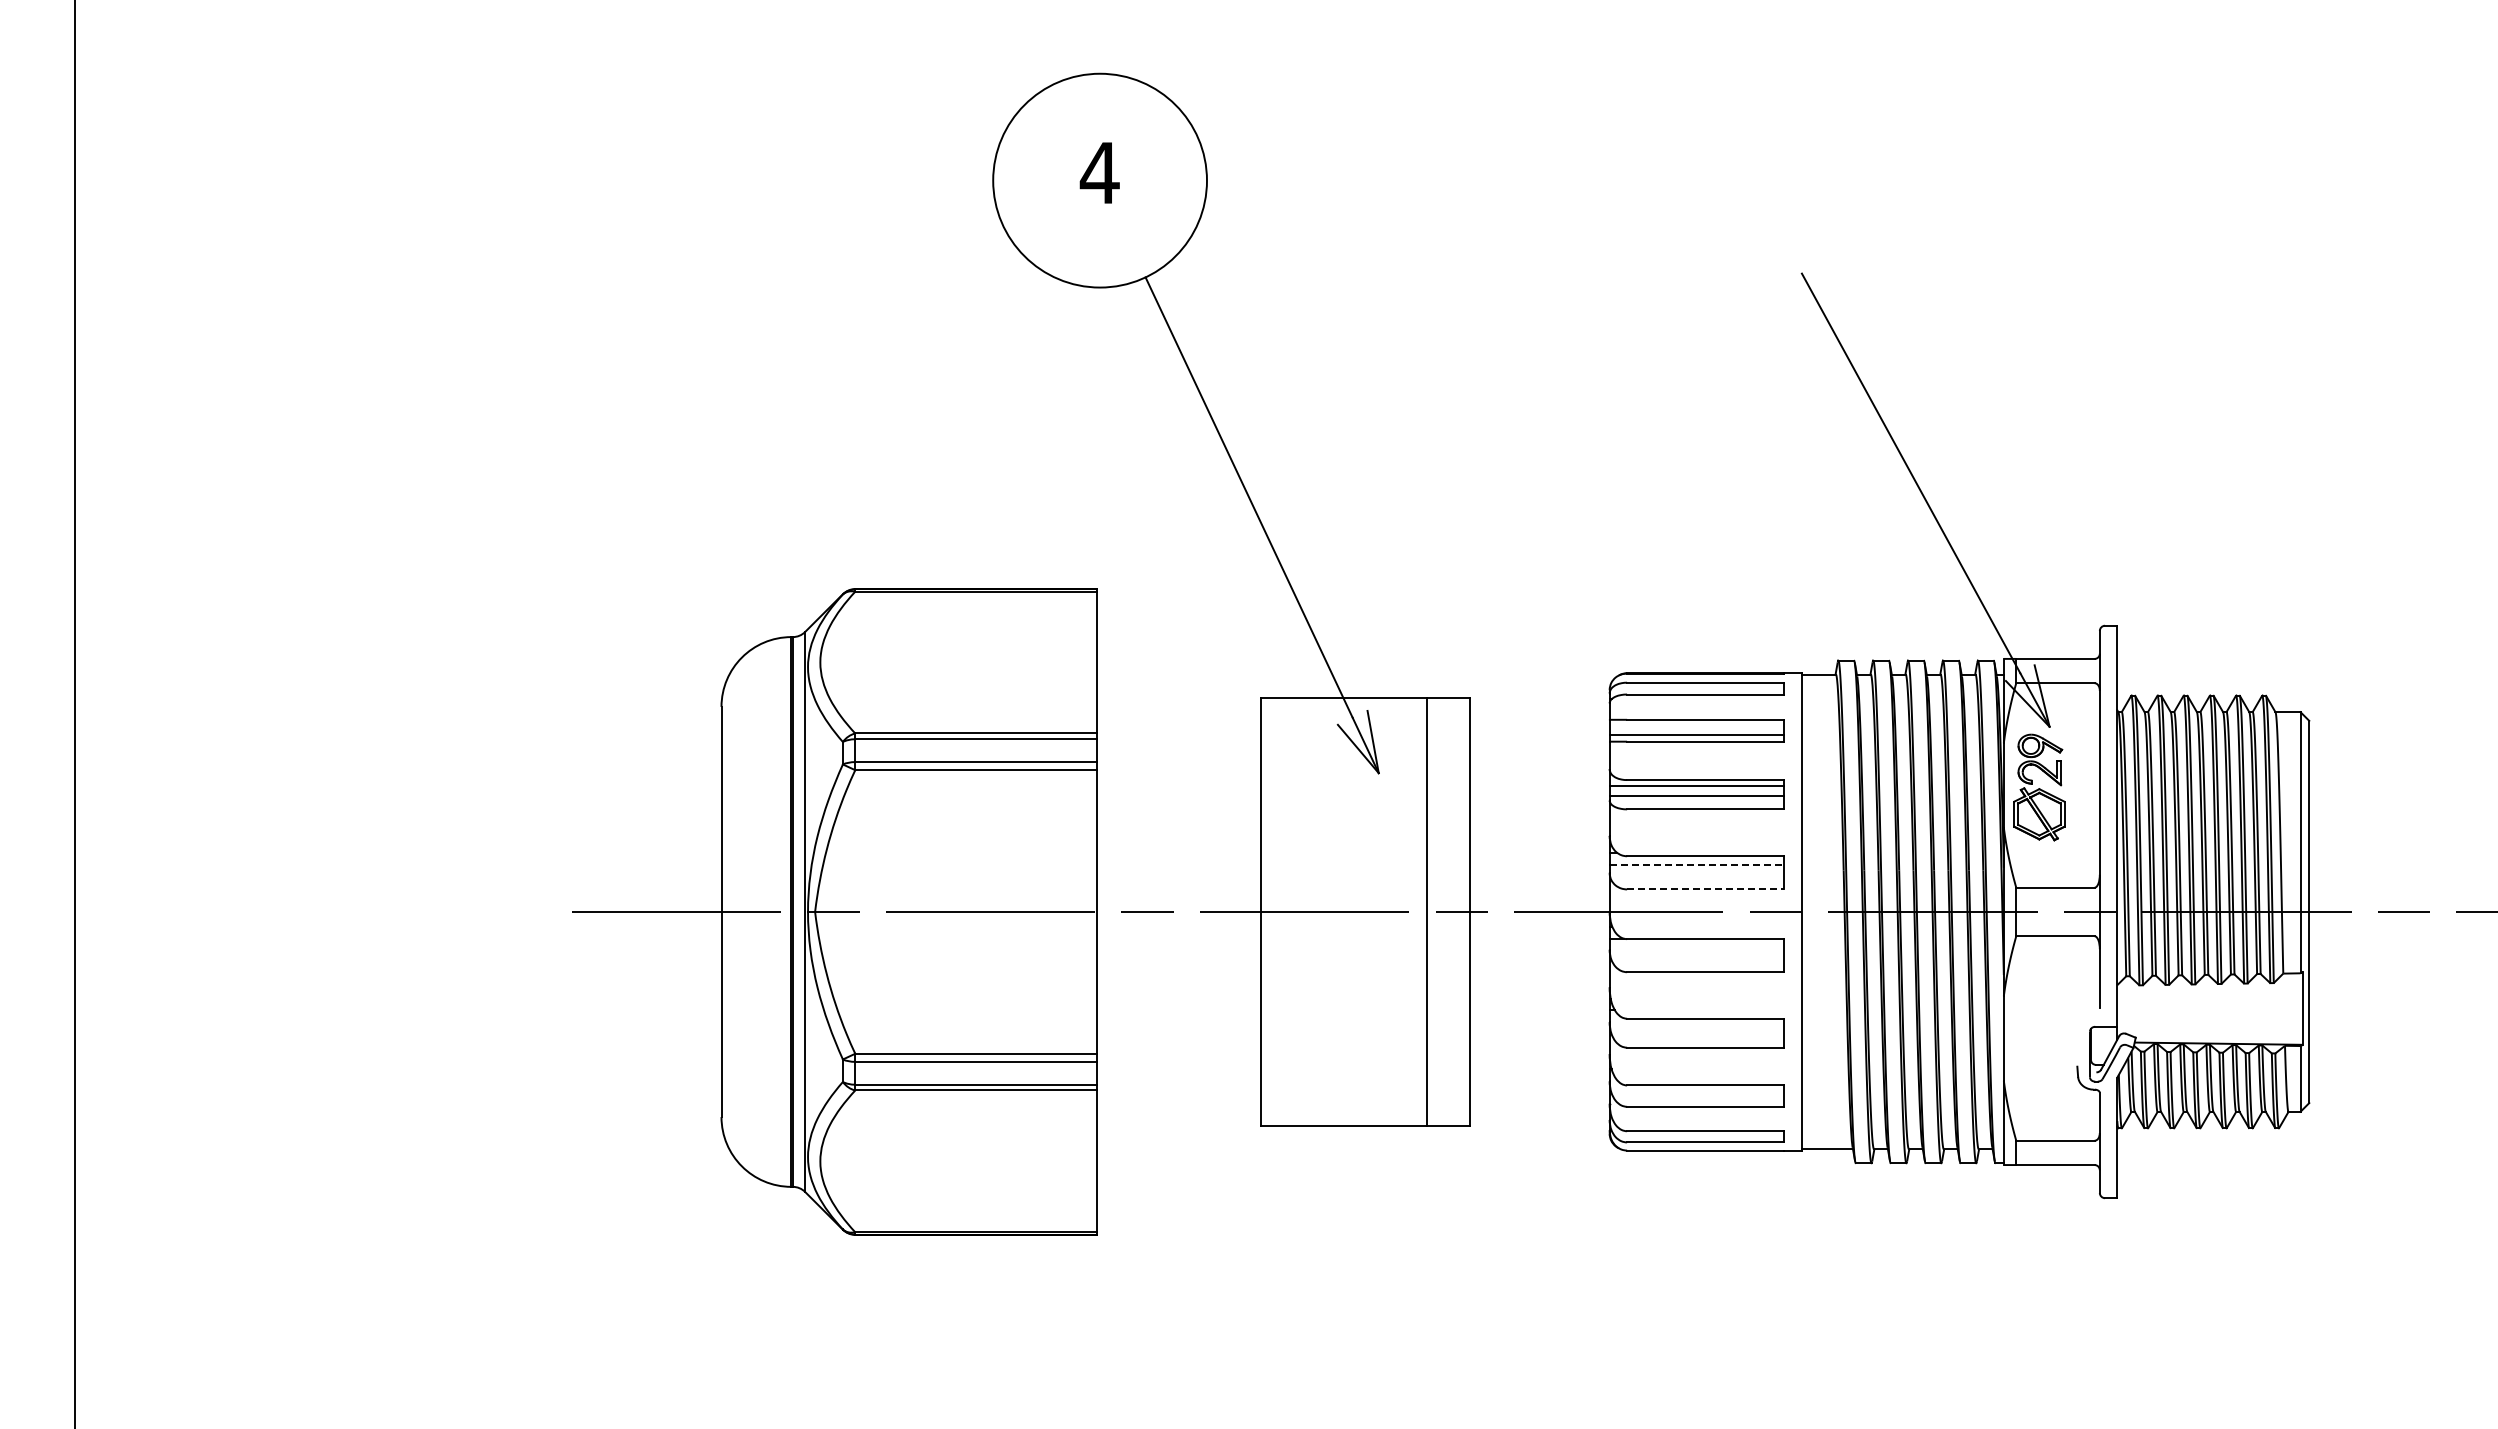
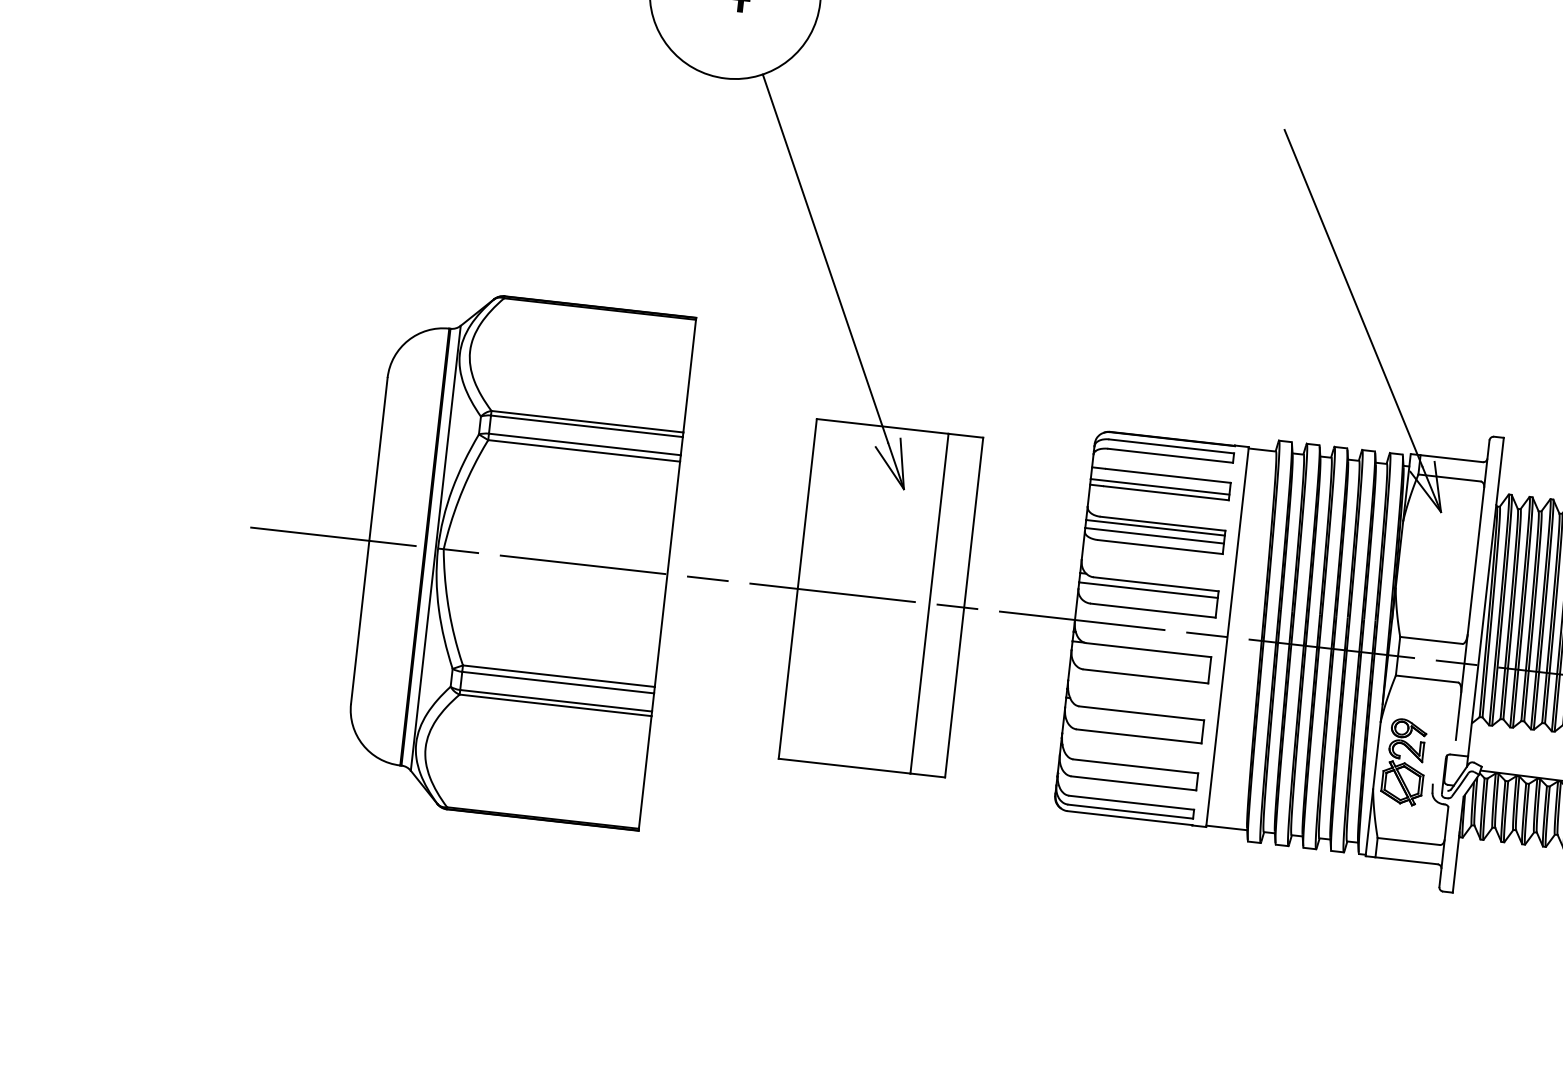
part: (2039, 787) -> (1404, 762), moved
line: (1697, 864) -> (1149, 590), dashed -> solid
line: (1705, 889) -> (1153, 610), dashed -> solid

